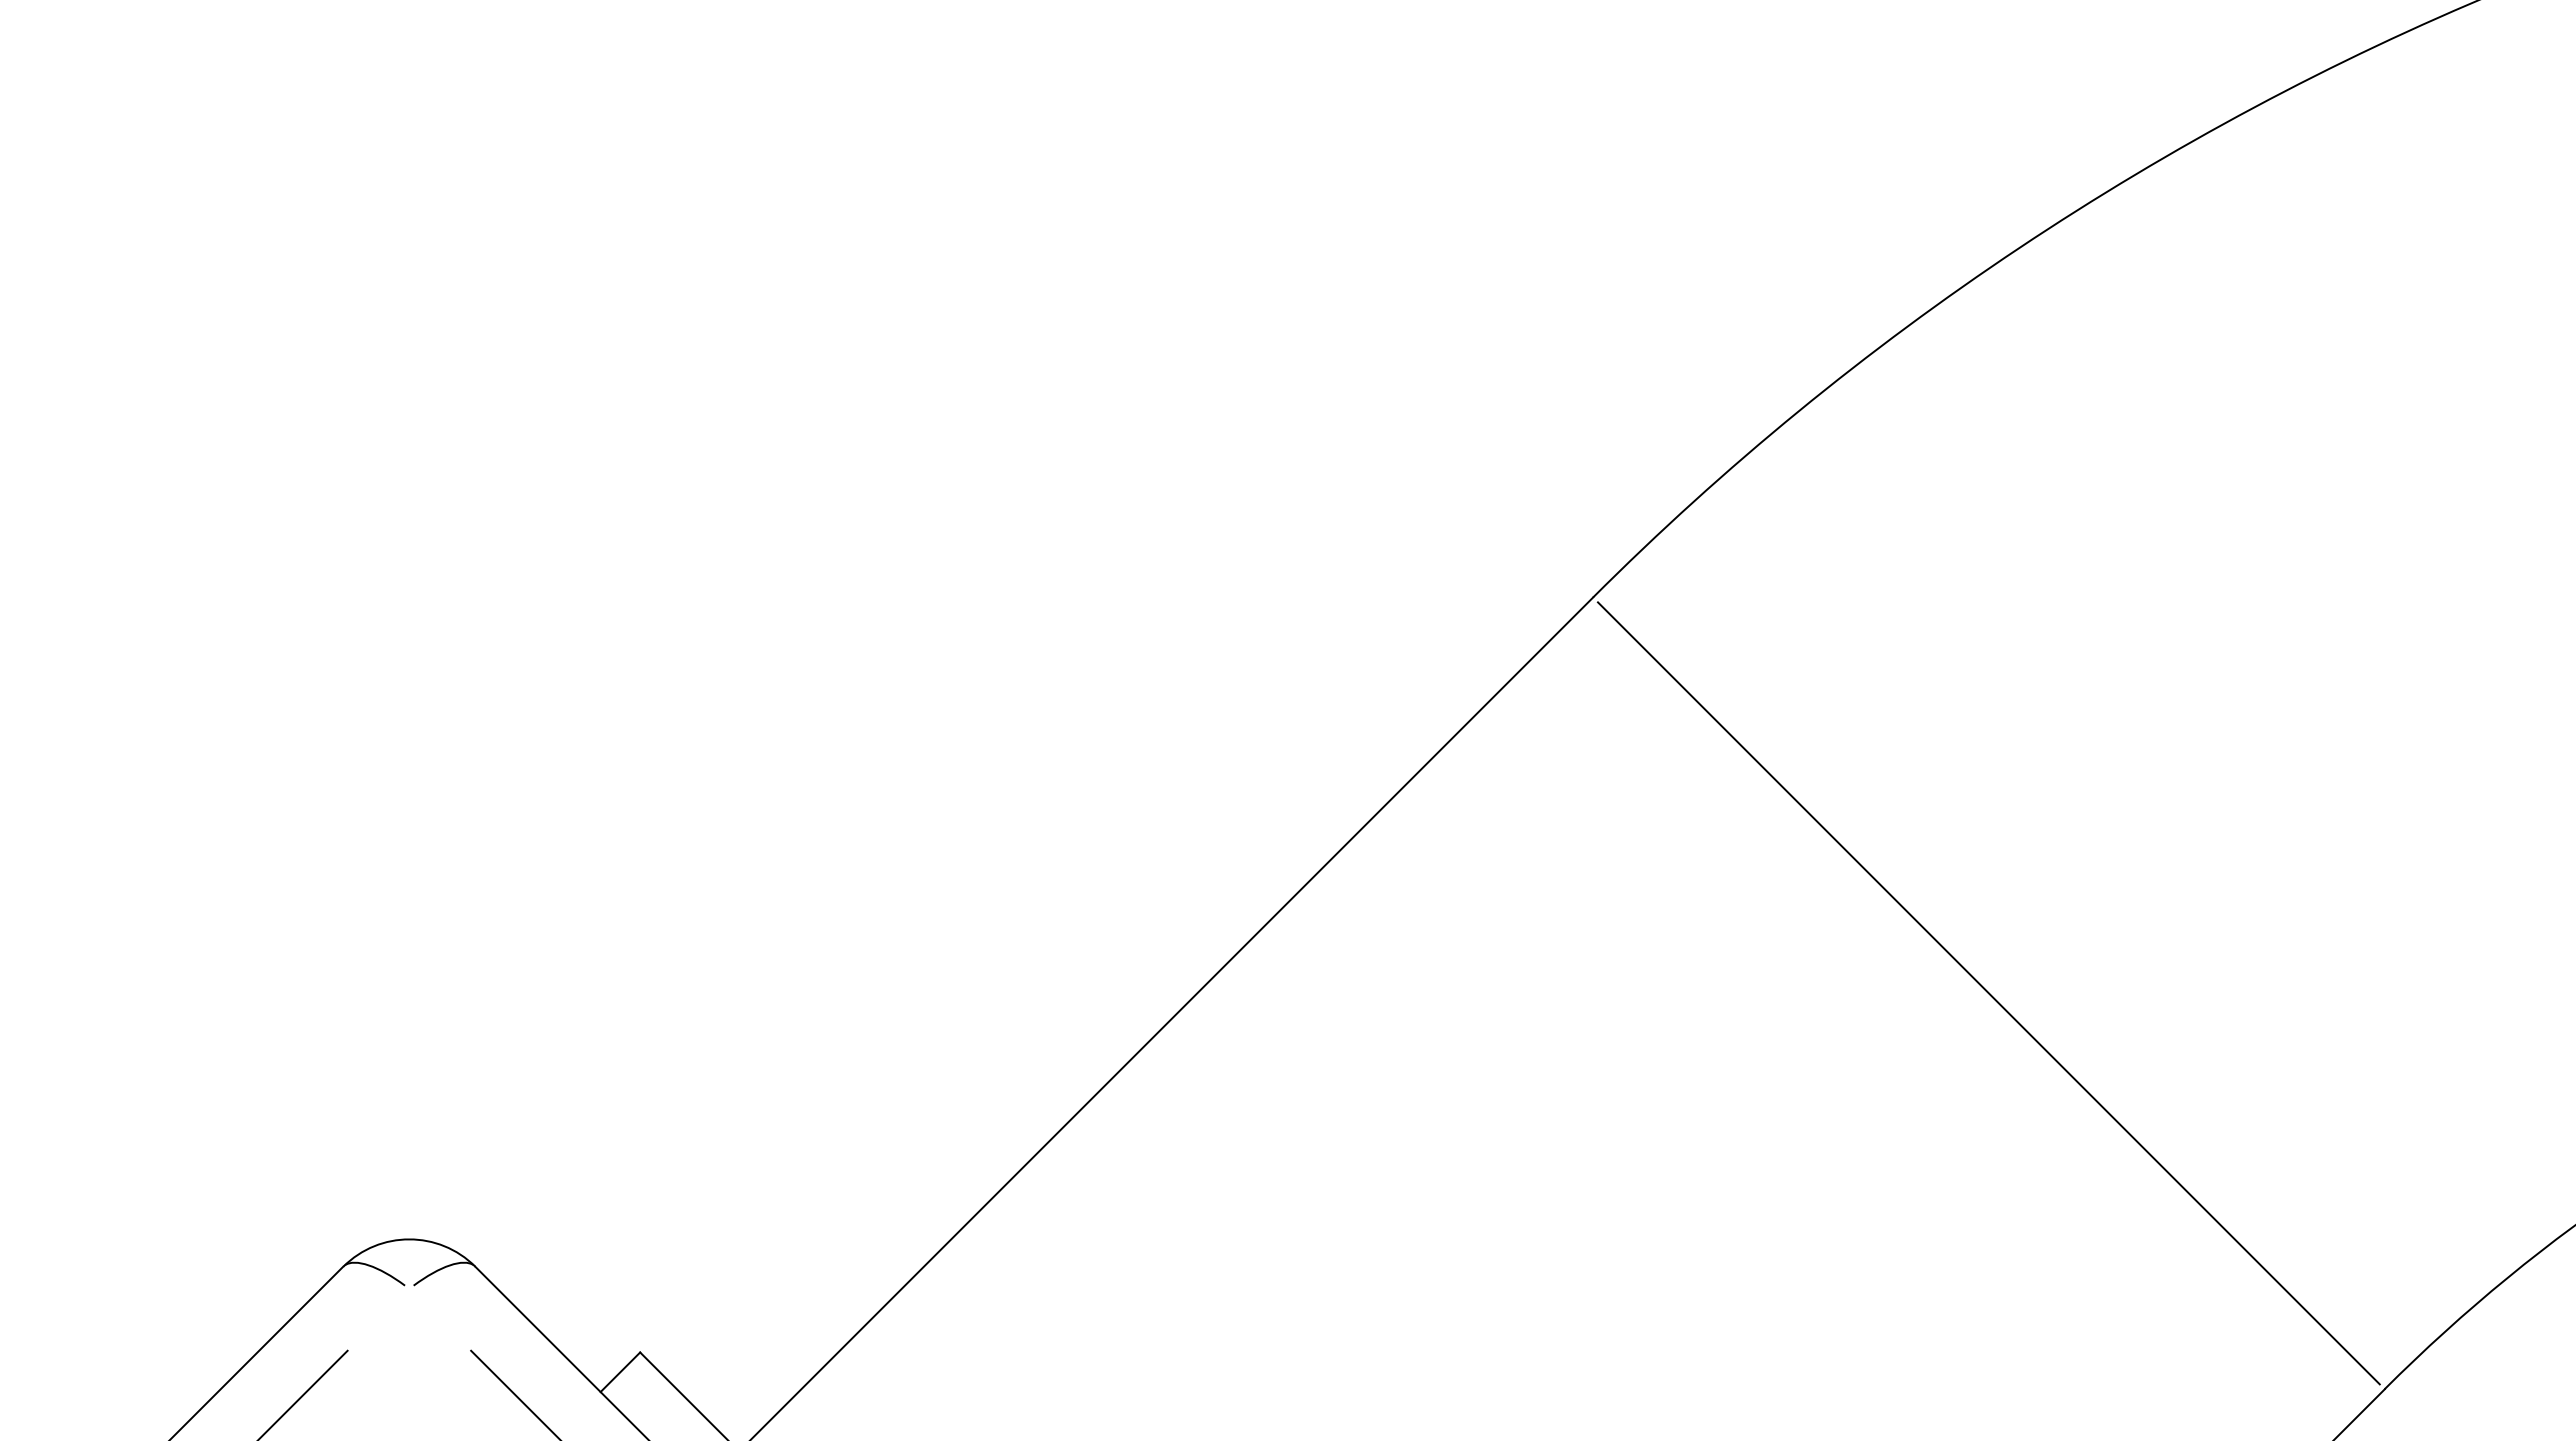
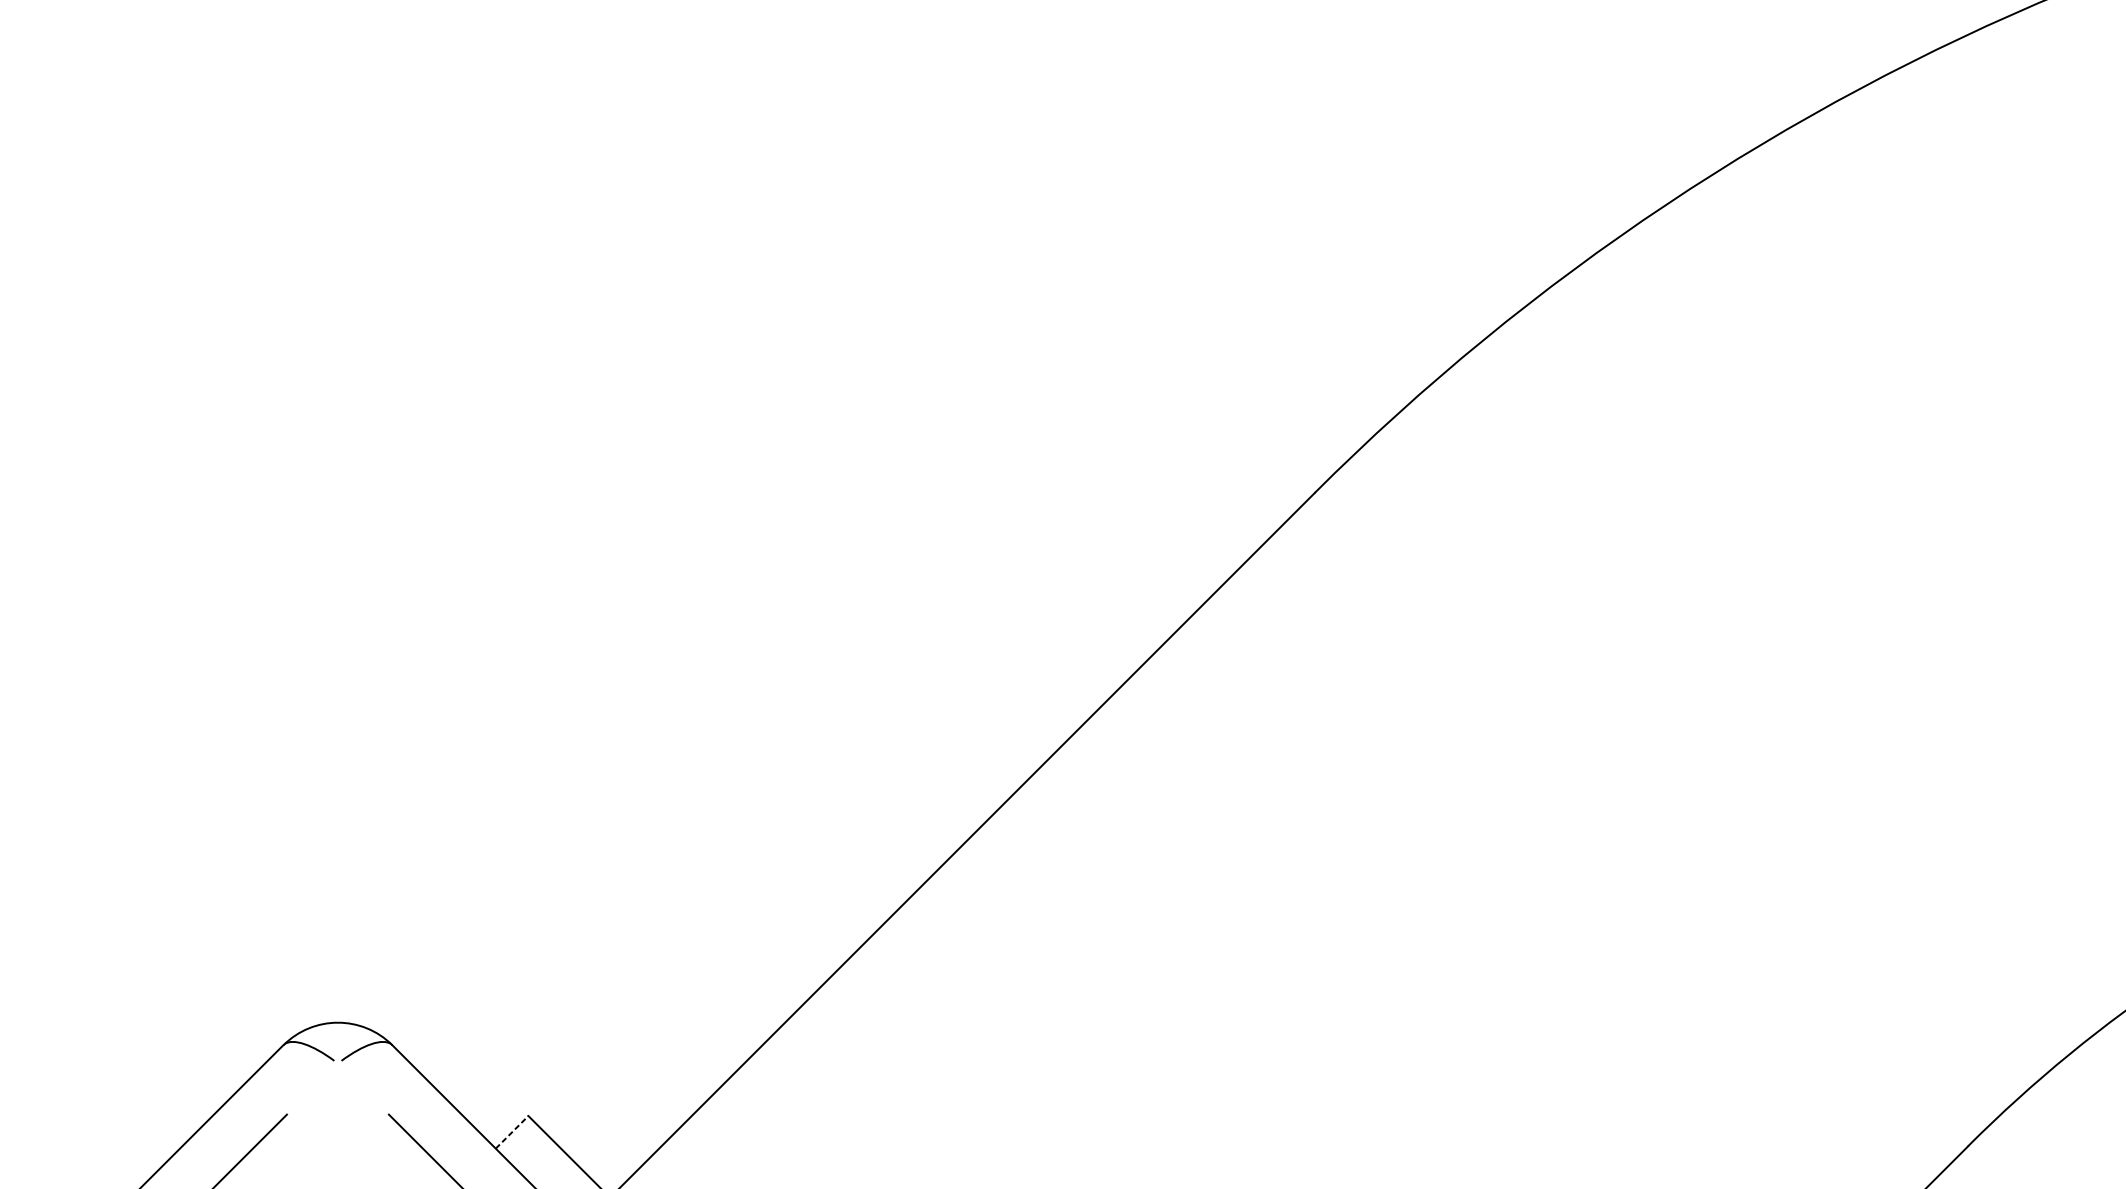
line: (1988, 993) -> (1641, 819), removed
line: (620, 1372) -> (512, 1132), solid -> dashed

